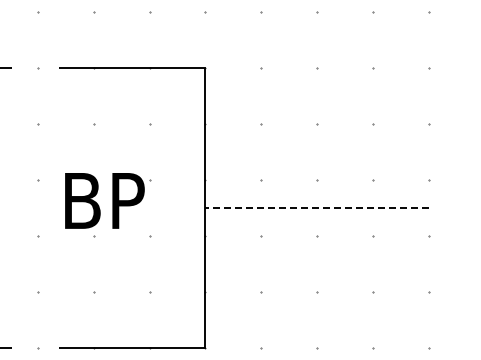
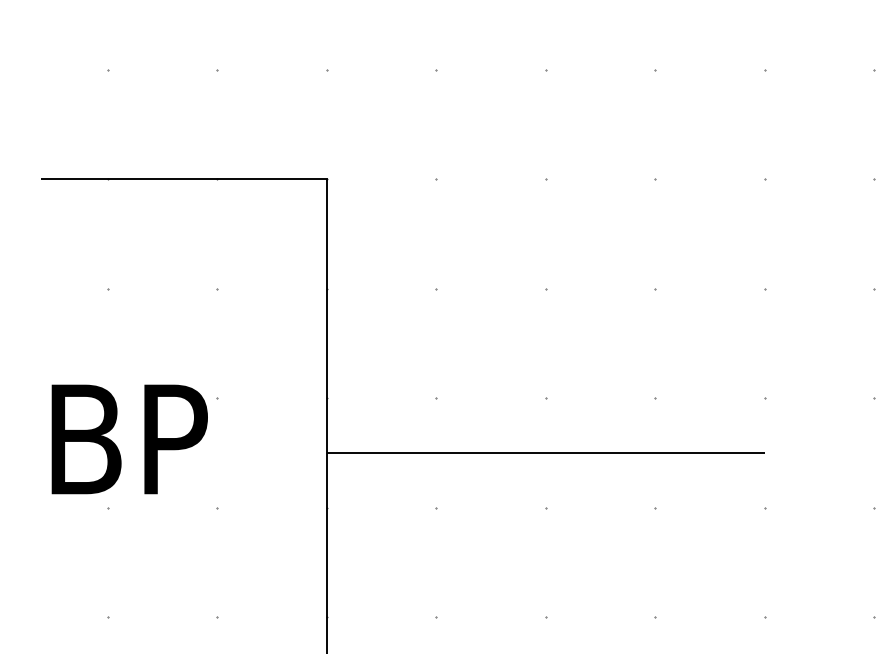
line: (317, 207) -> (546, 452), dashed -> solid

